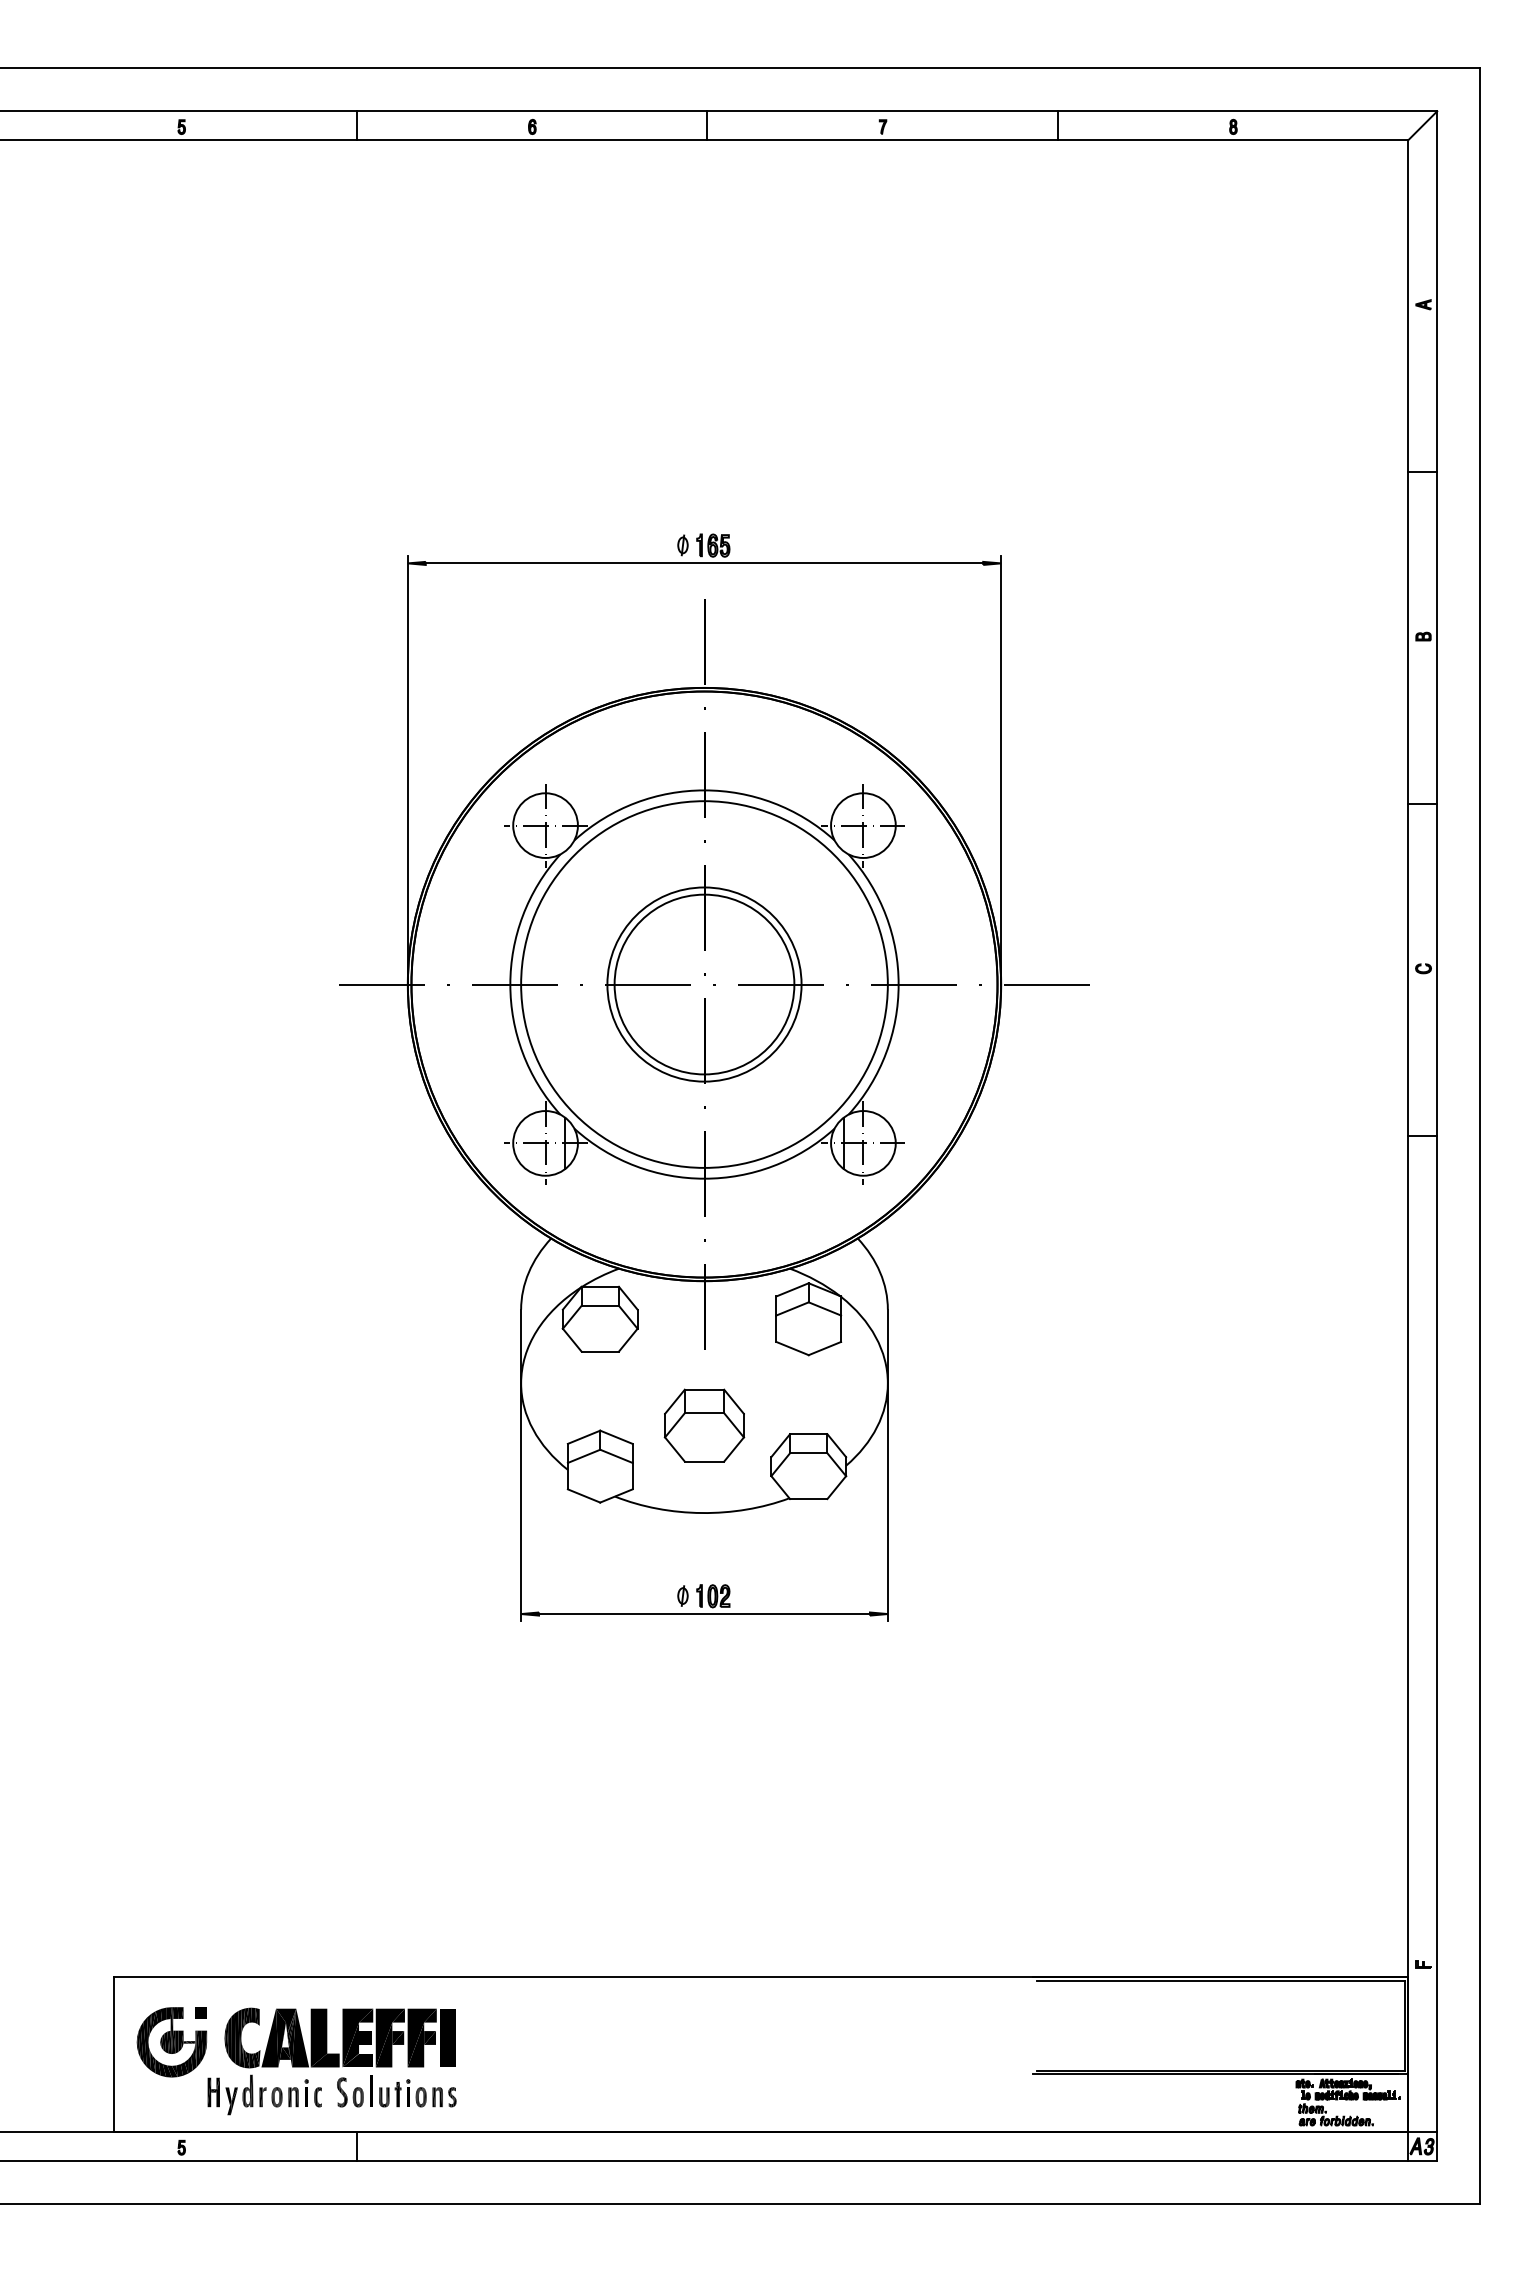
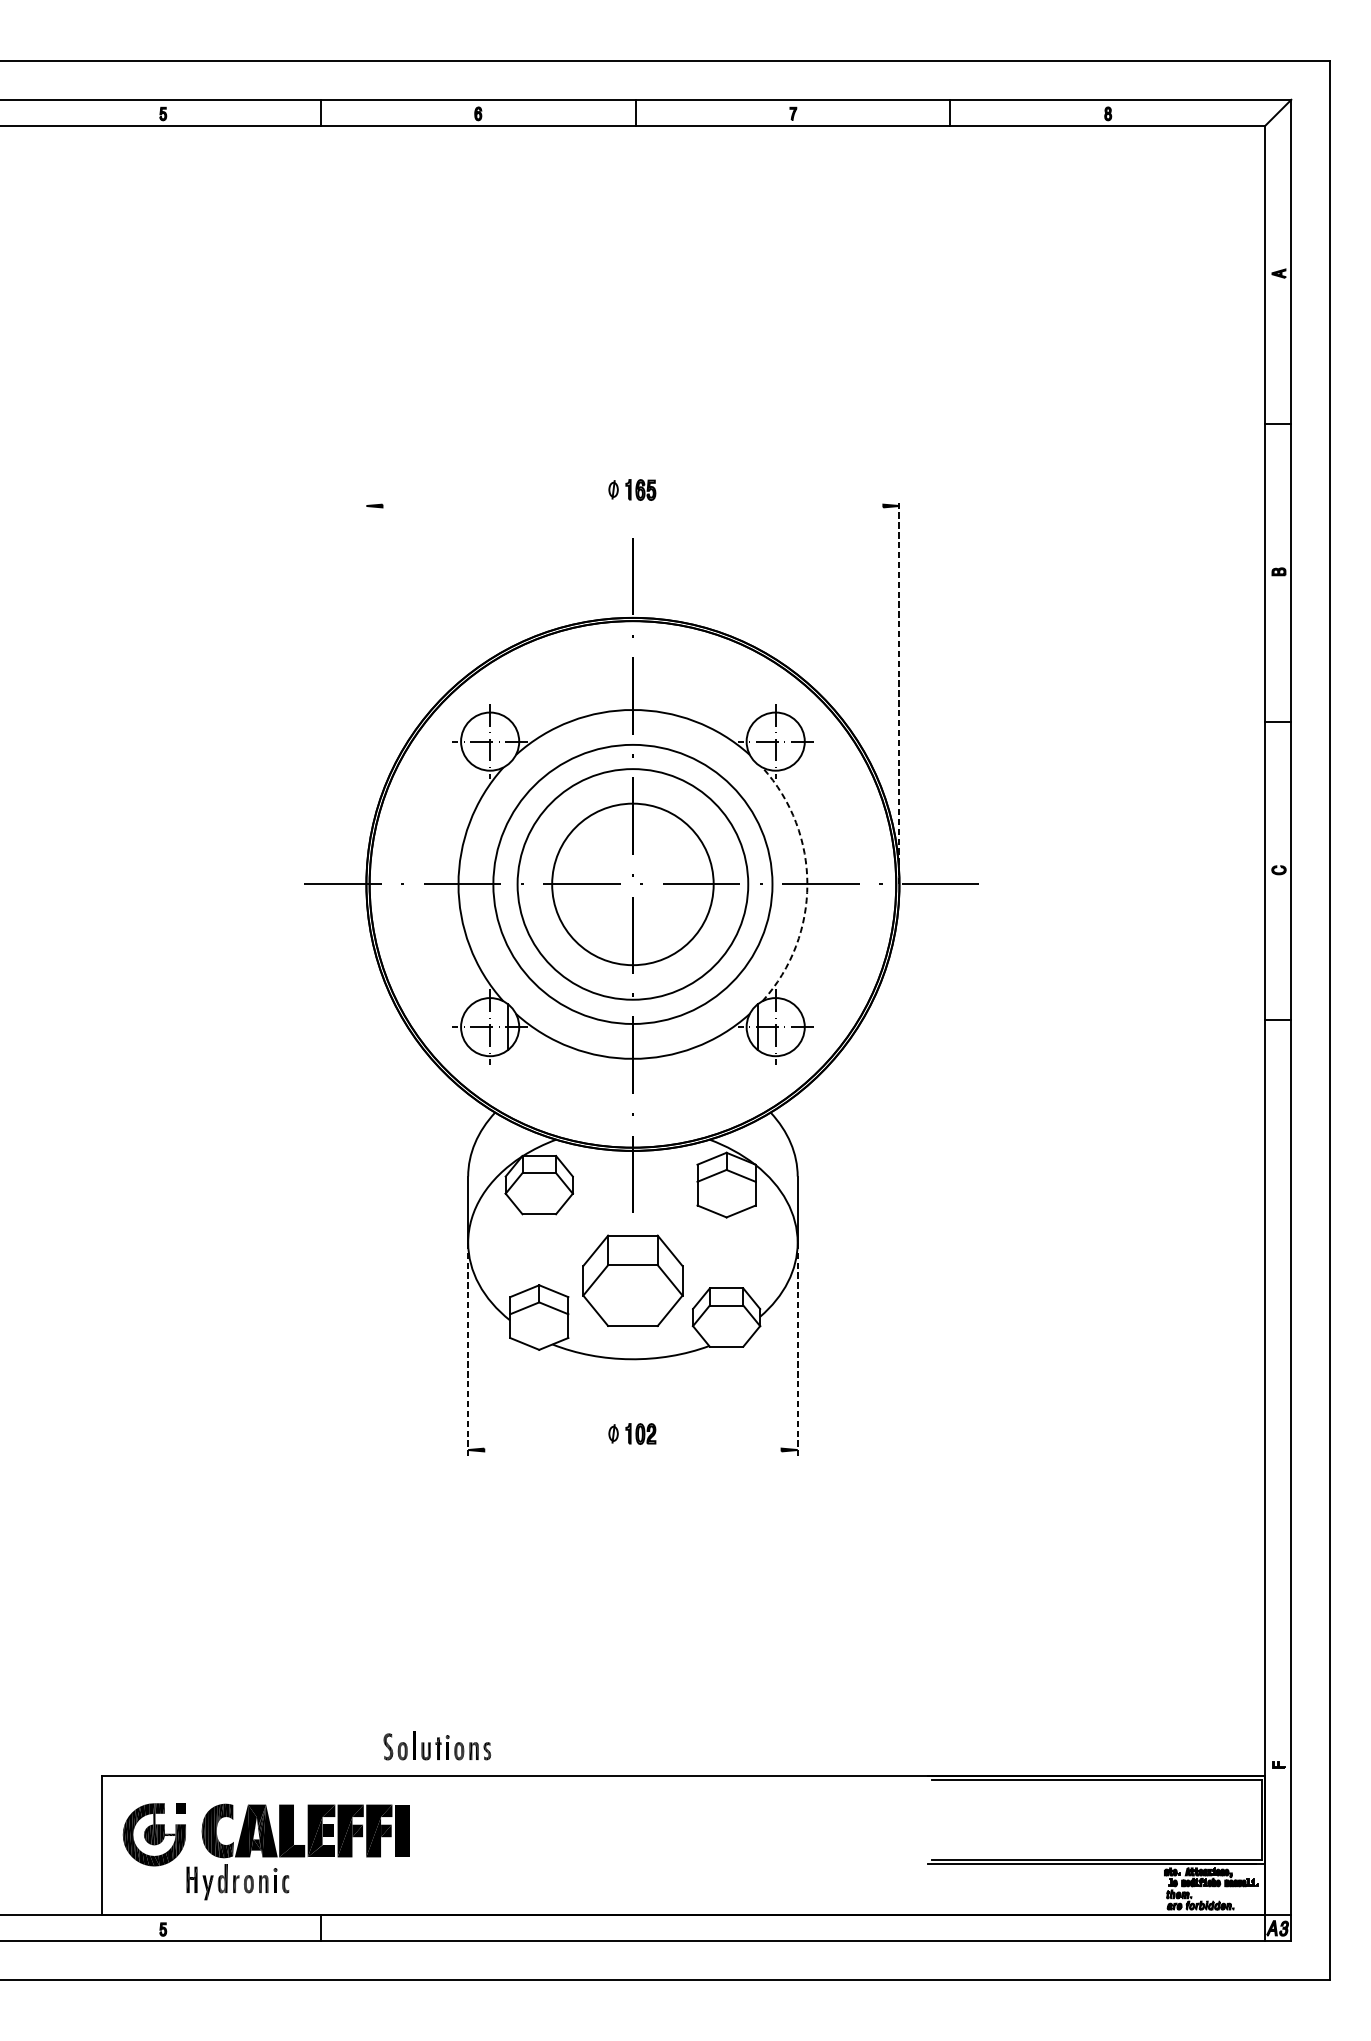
line: (704, 563) -> (632, 506), removed
line: (1001, 769) -> (899, 691), solid -> dashed
line: (407, 770) -> (366, 692), removed
circle: (704, 984) -> (632, 884), size x0.7
circle: (704, 984) -> (632, 884), size x1.6
arc: (898, 984) -> (807, 884), solid -> dashed
part: (704, 1425) -> (632, 1280), size x1.4
line: (521, 1502) -> (468, 1349), solid -> dashed
line: (887, 1502) -> (797, 1349), solid -> dashed
line: (704, 1614) -> (632, 1450), removed
part: (396, 2091) -> (437, 1746), moved

